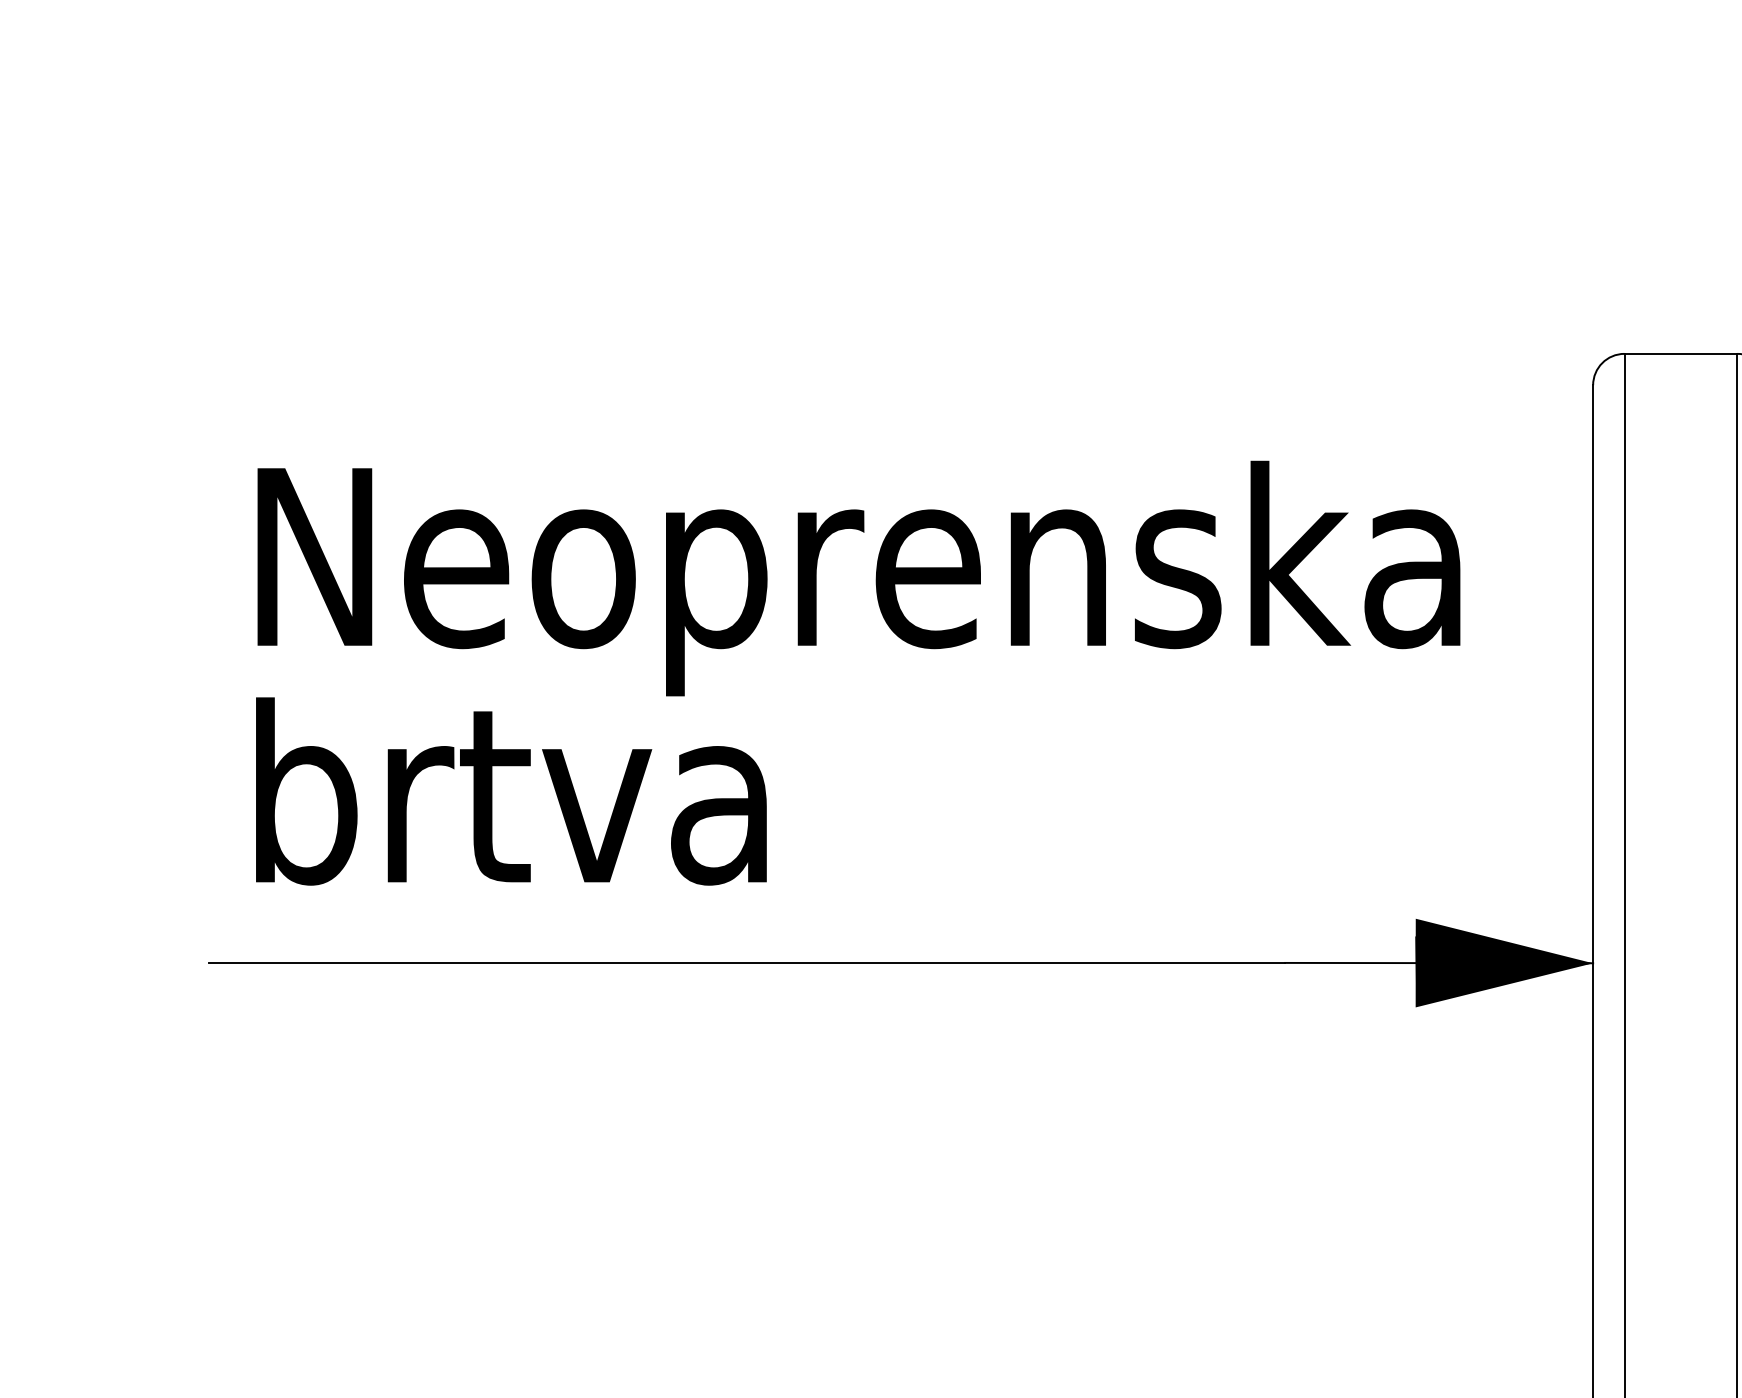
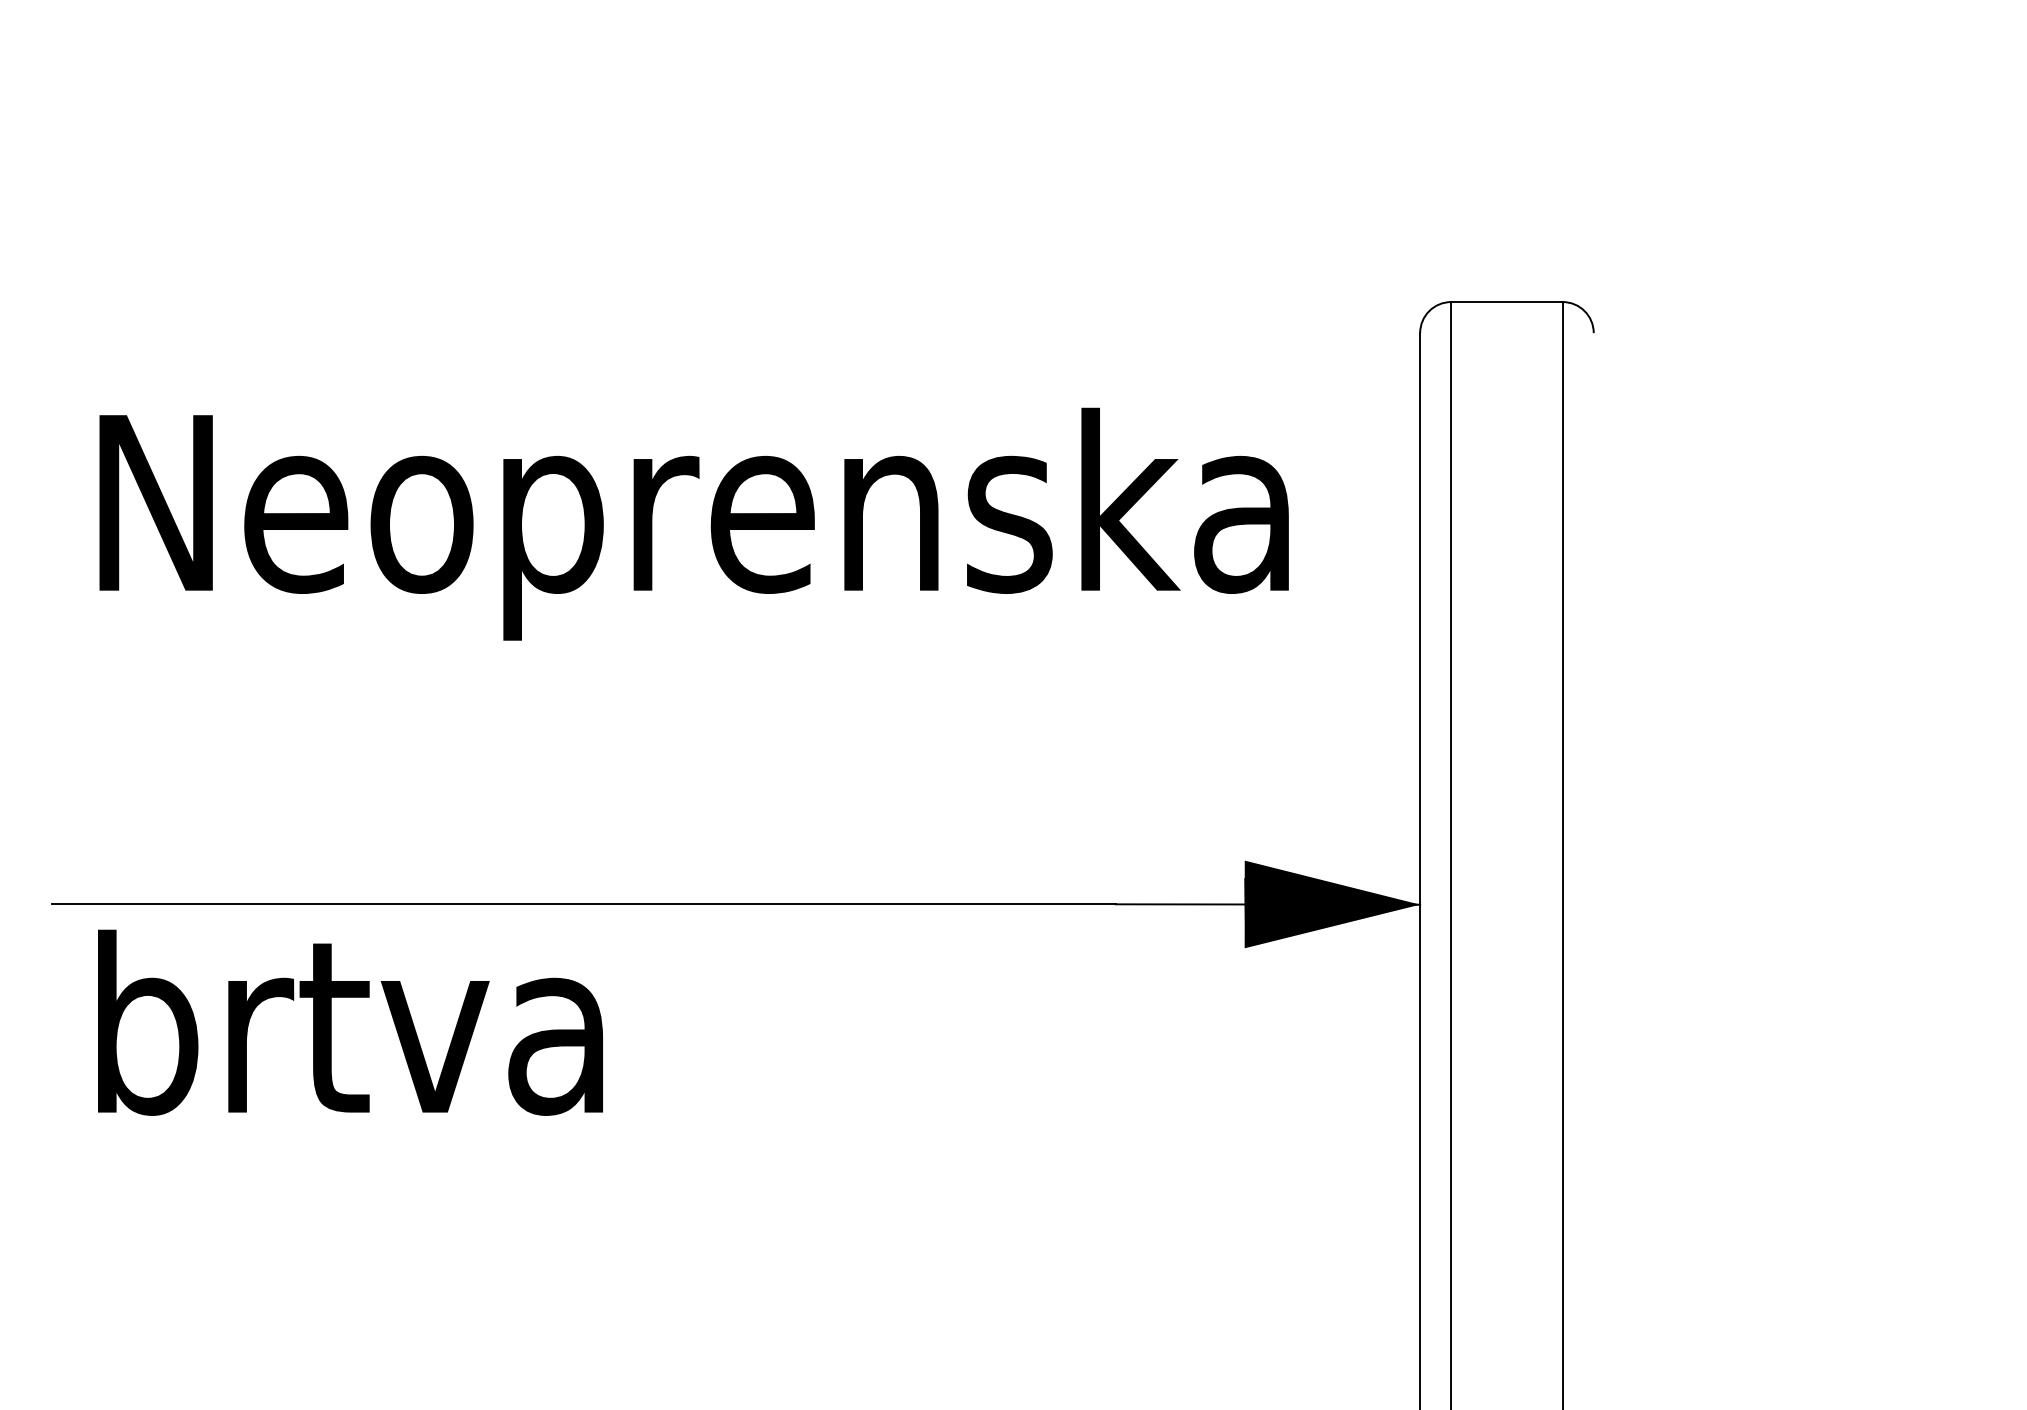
text: (511, 791) -> (350, 1022), moved

